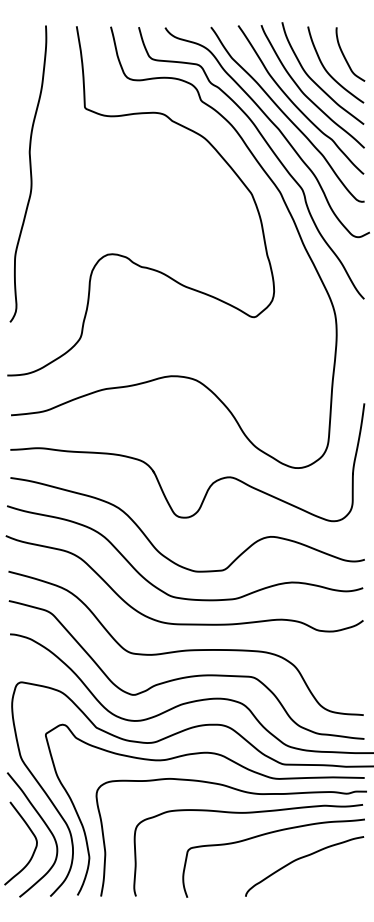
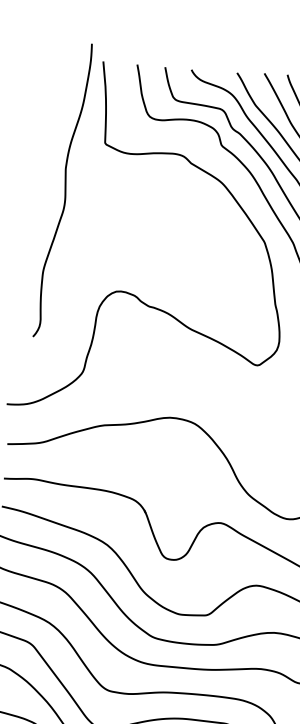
curve: (30, 173) -> (64, 190), moved

